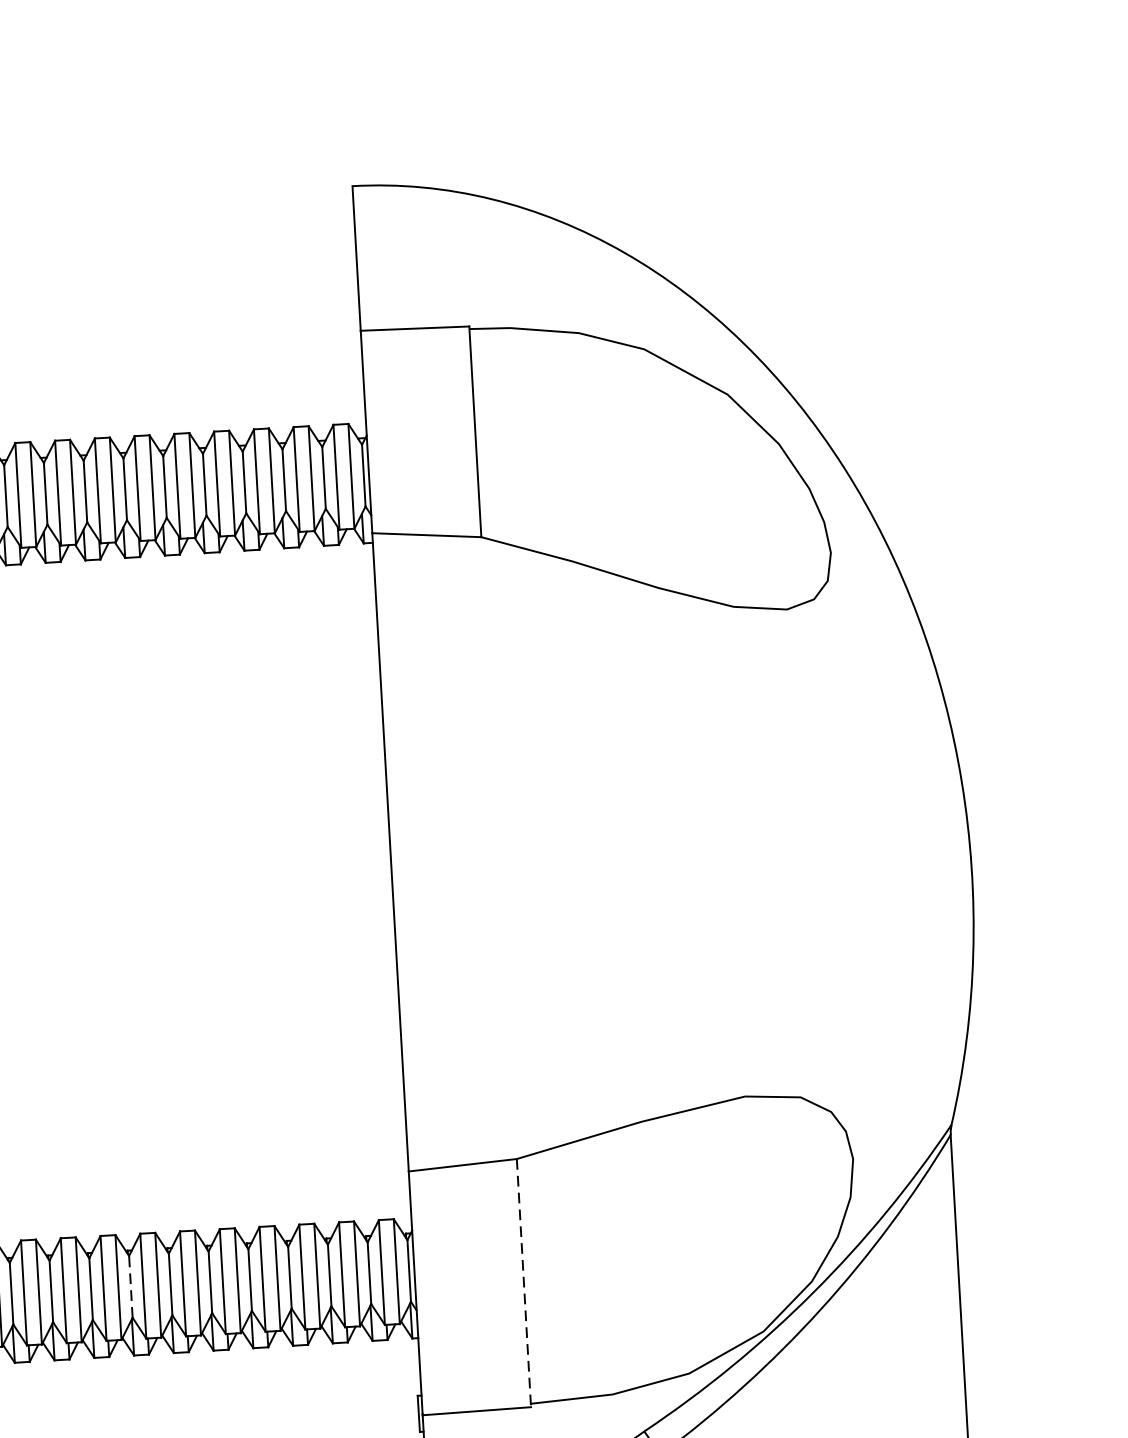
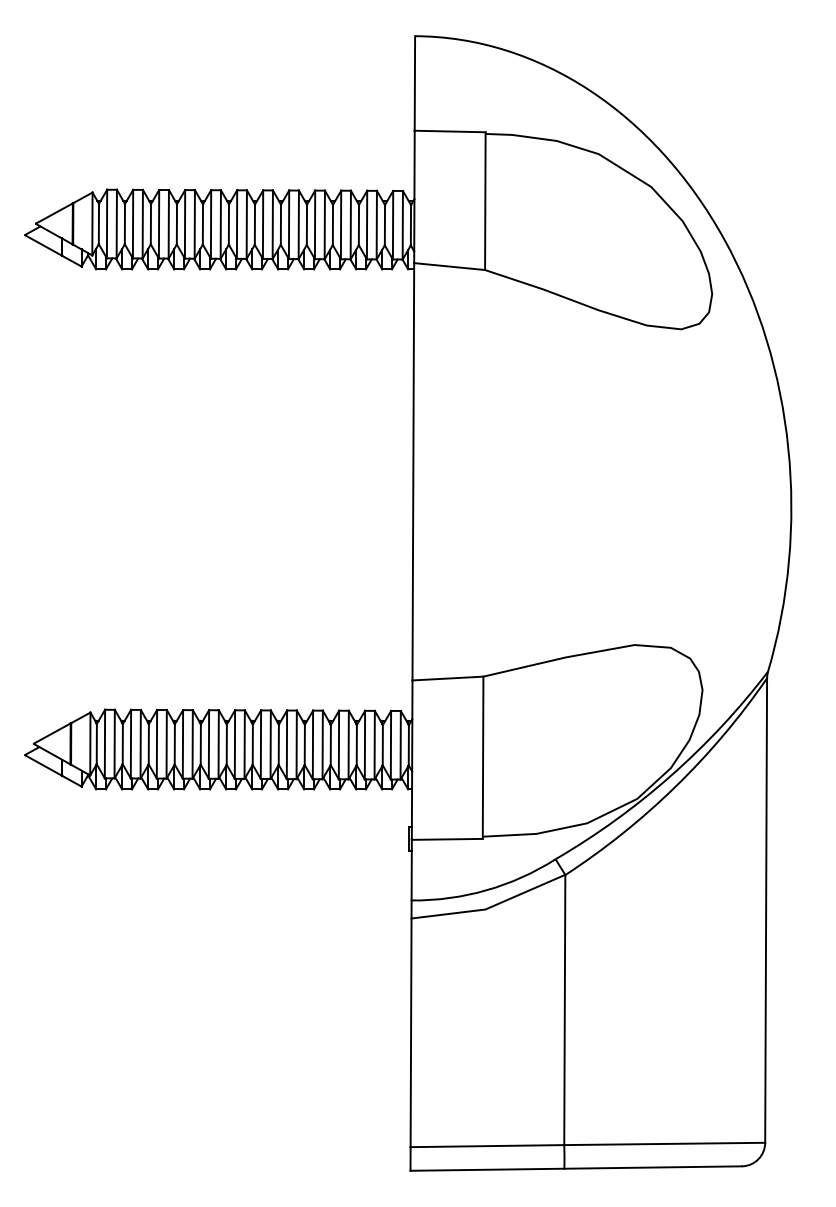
line: (524, 1284) -> (483, 758), dashed -> solid
line: (130, 1286) -> (226, 744), dashed -> solid

